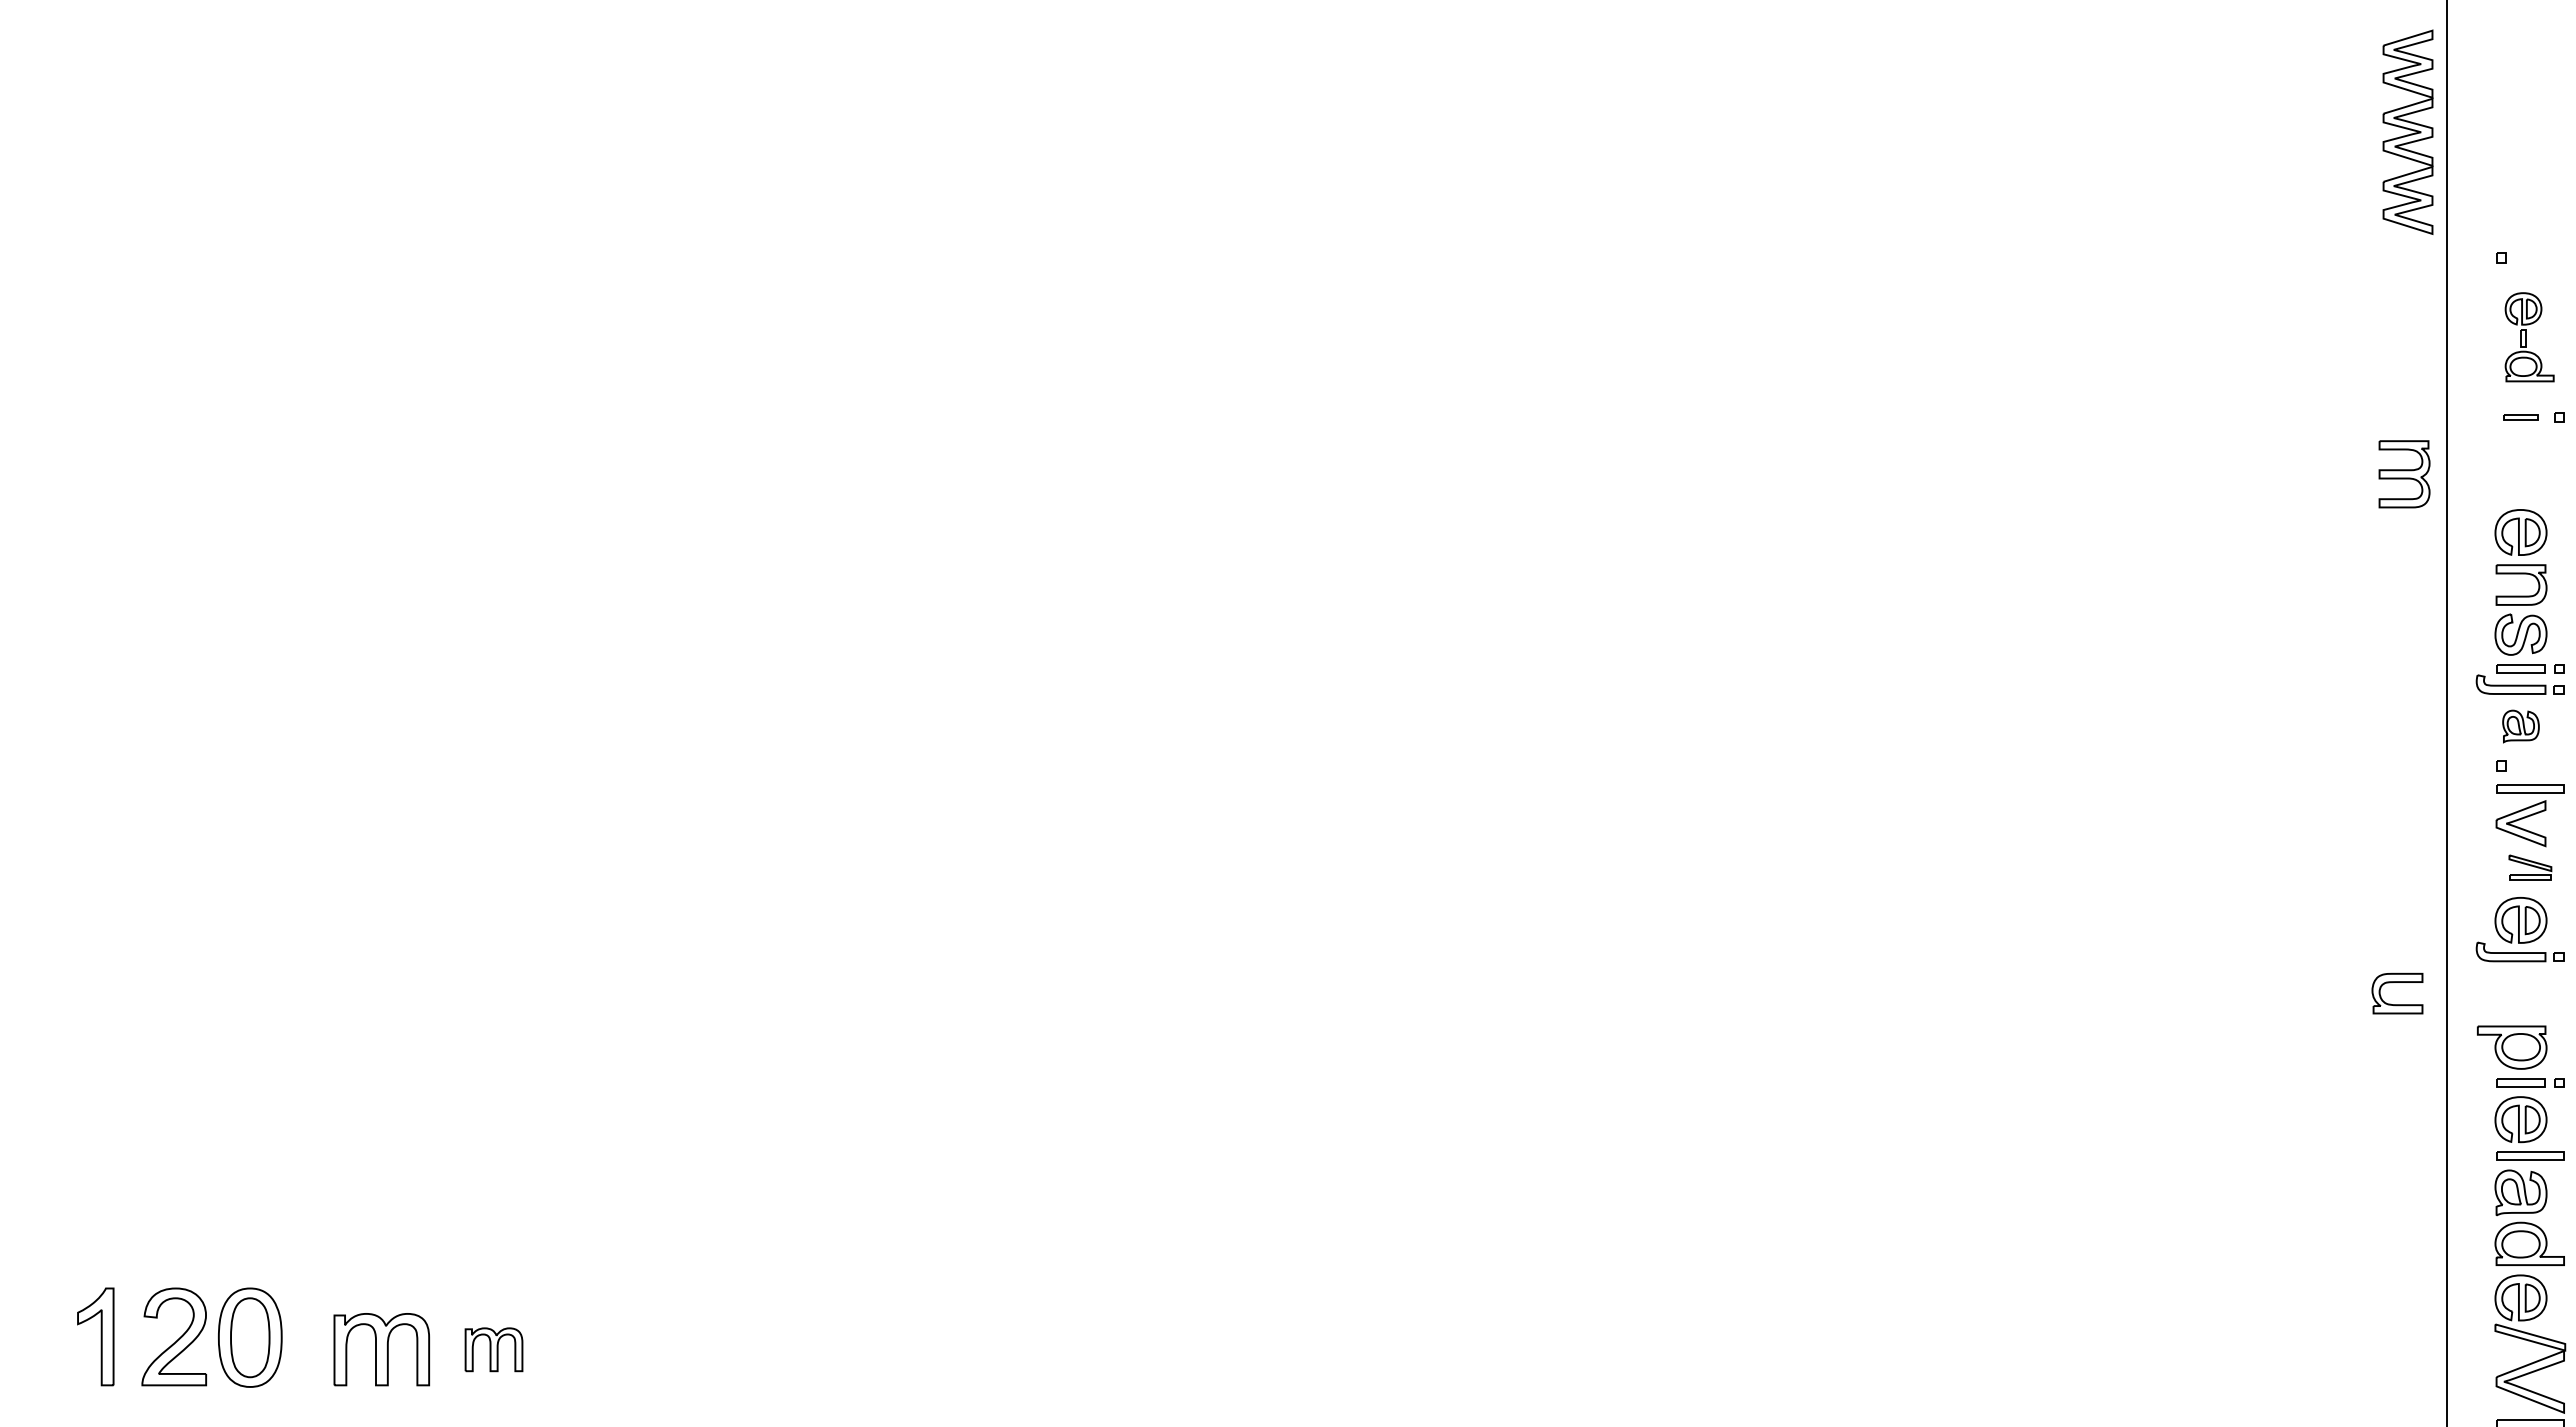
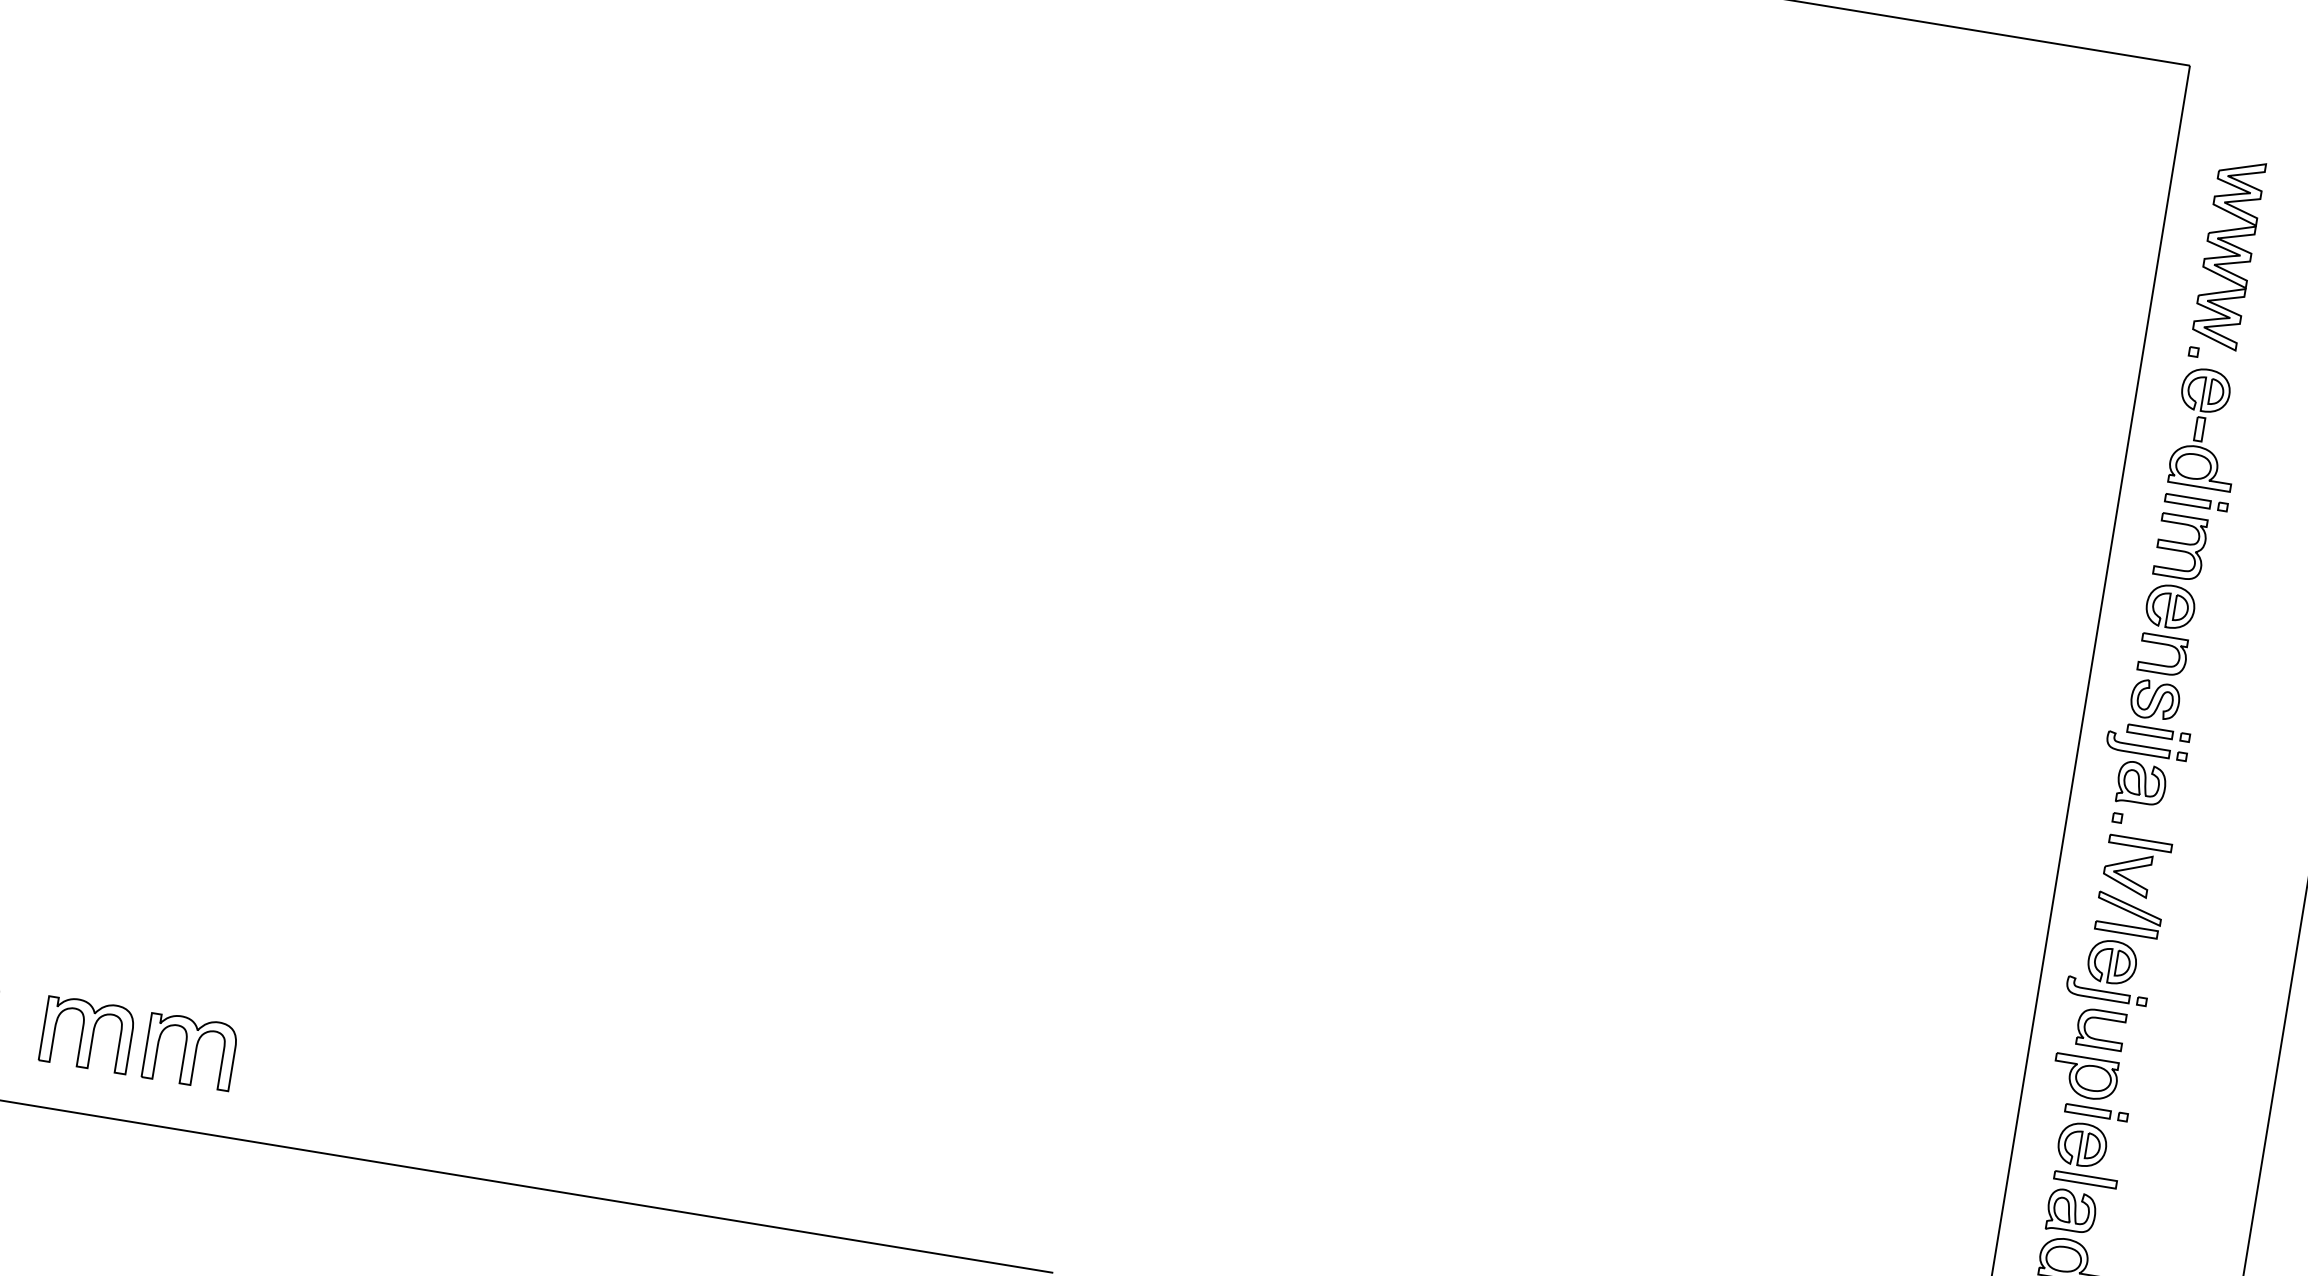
part: (2407, 131) -> (2228, 252), moved
part: (2529, 337) -> (2207, 429), size x1.43
part: (2520, 417) -> (2187, 501), size x1.43
part: (2404, 474) -> (2180, 547), moved
part: (2520, 726) -> (2141, 784), size x1.43
part: (2530, 867) -> (2129, 915), size x1.67
part: (2397, 982) -> (2102, 1019), moved
part: (493, 1349) -> (189, 1051), size x1.67

